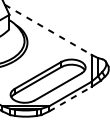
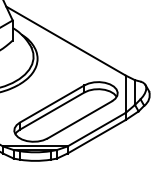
line: (48, 30) -> (66, 41), dashed -> solid
line: (70, 99) -> (96, 136), dashed -> solid

